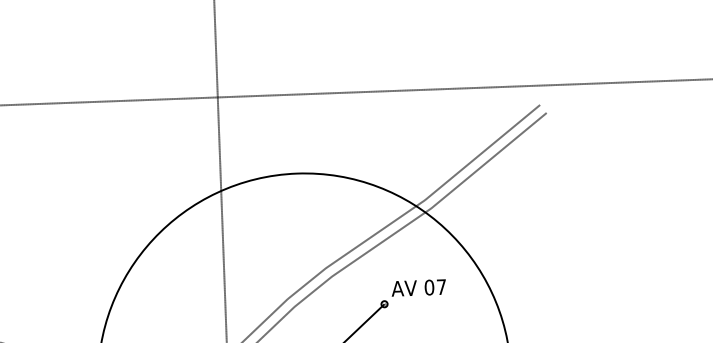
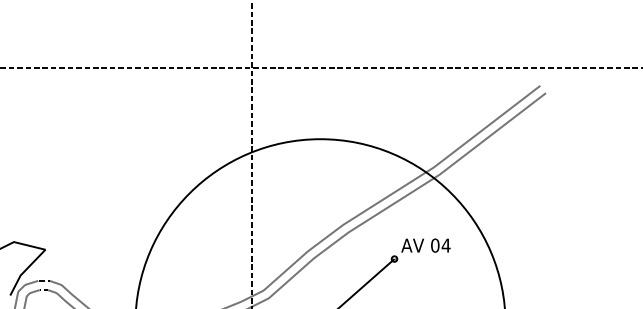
text: (440, 287) -> (445, 245), 07 -> 04

